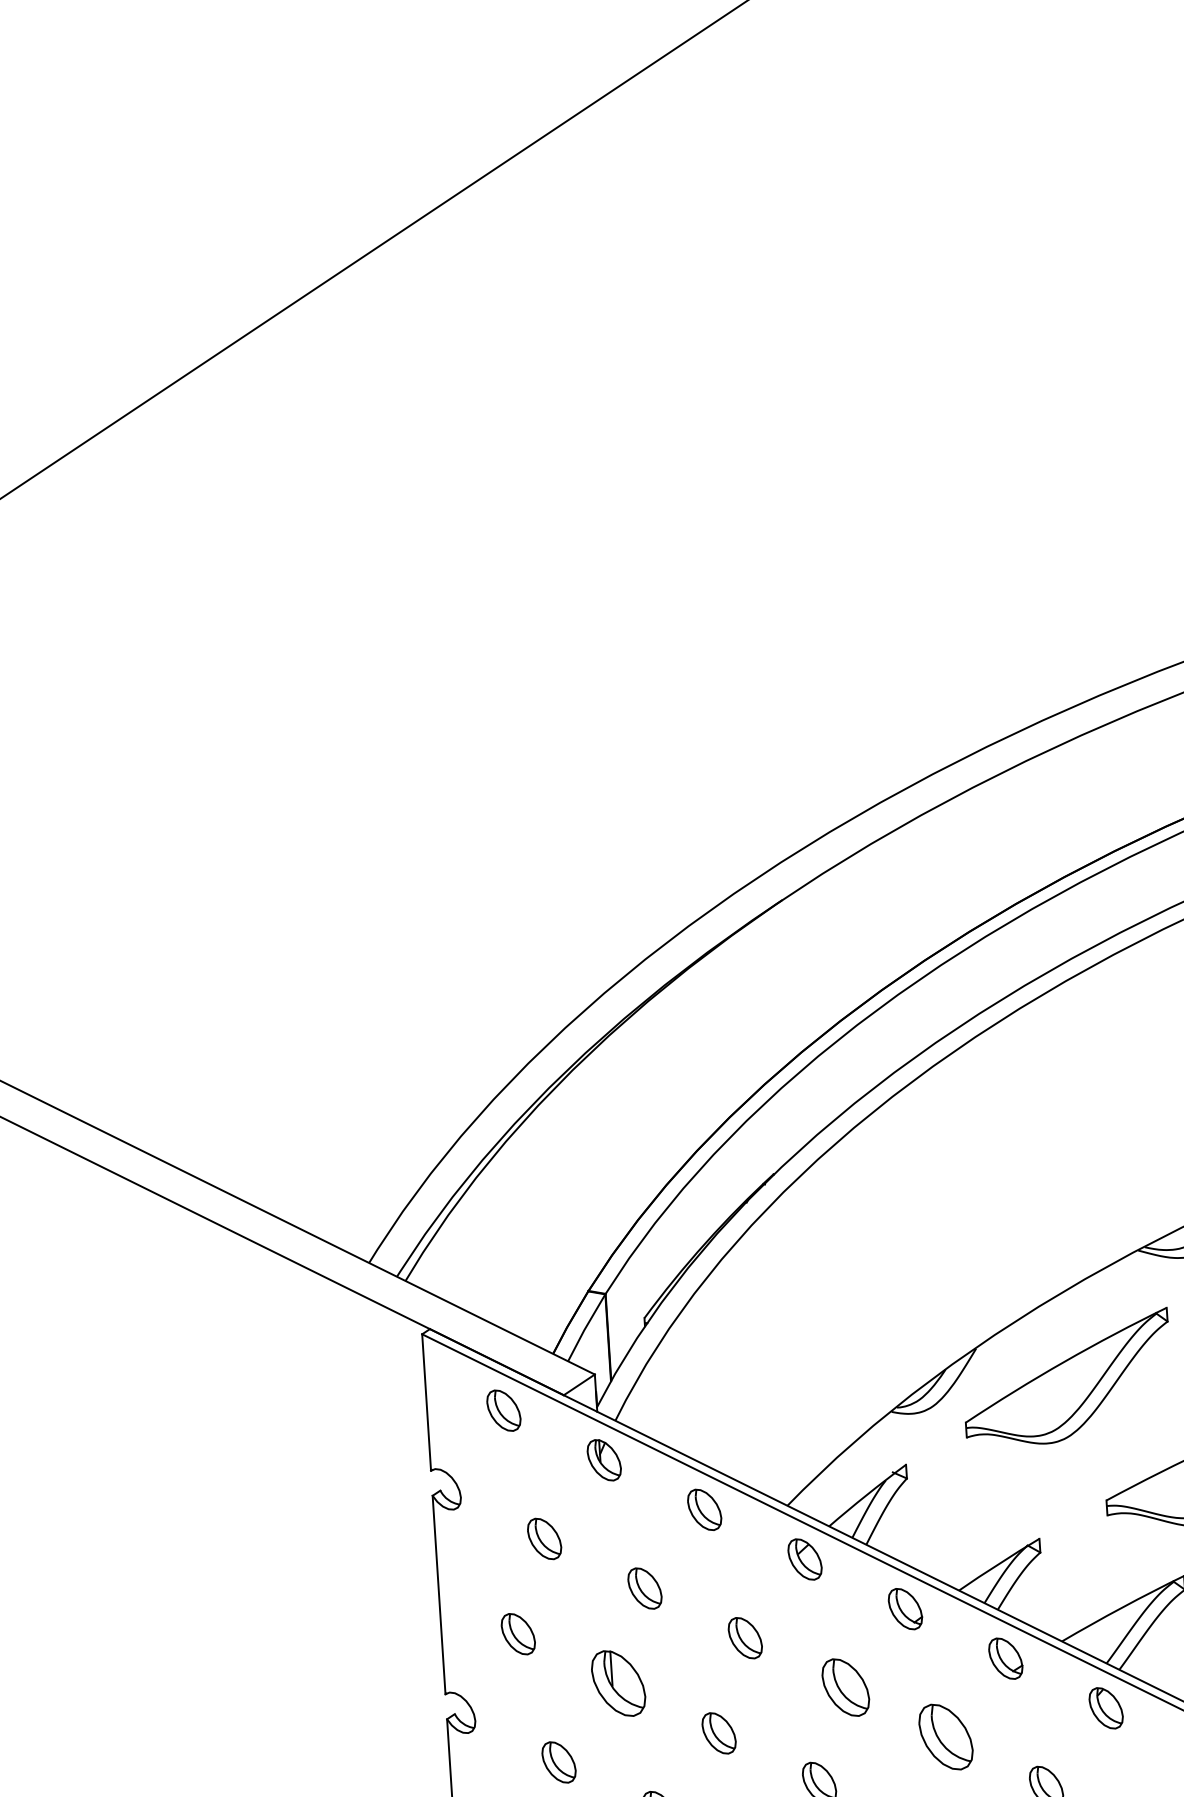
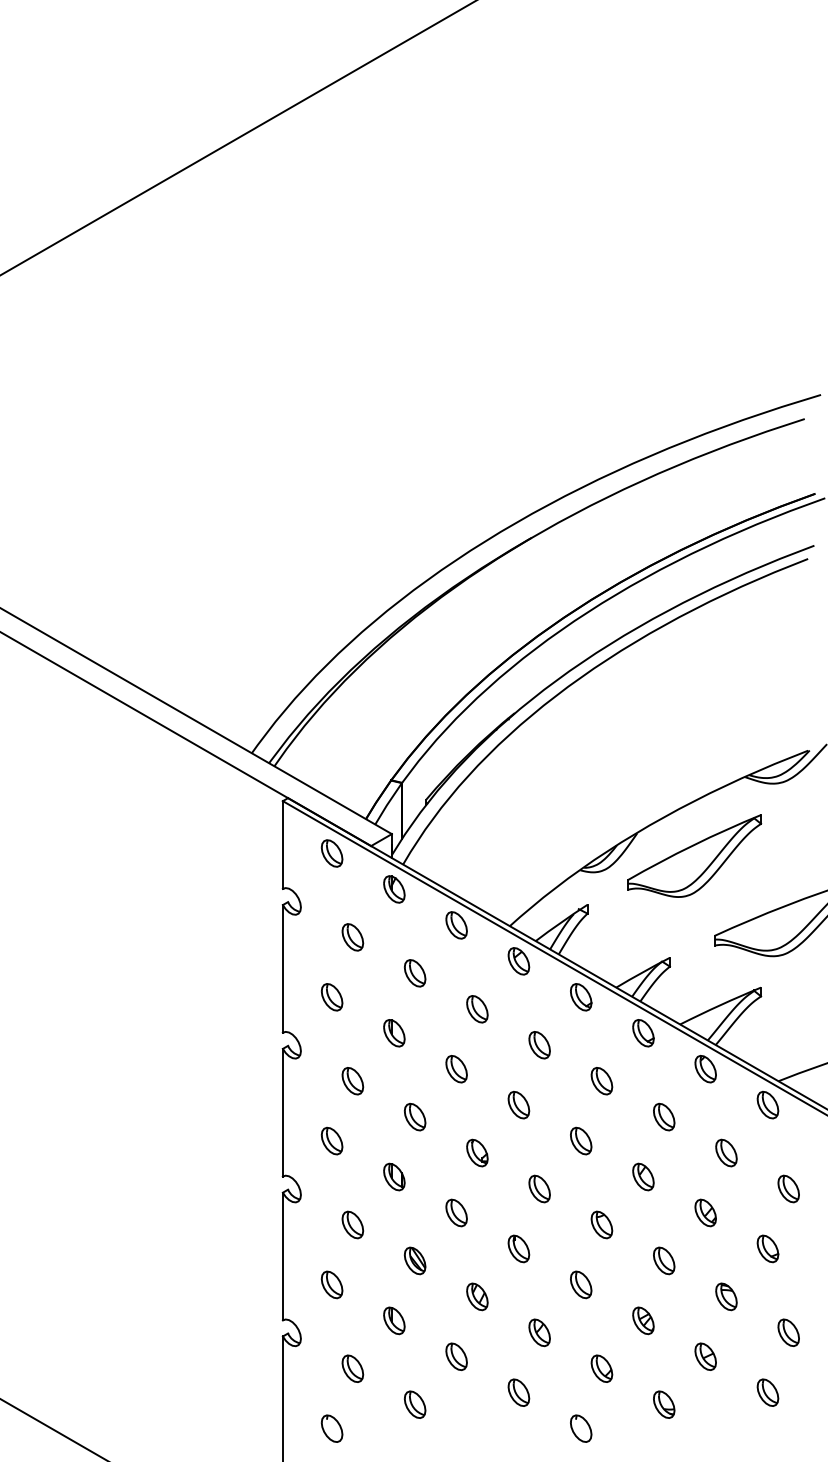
part: (618, 1684) -> (394, 1033), size x0.62
part: (845, 1688) -> (539, 1045), size x0.71
part: (945, 1737) -> (601, 1081), size x0.62

